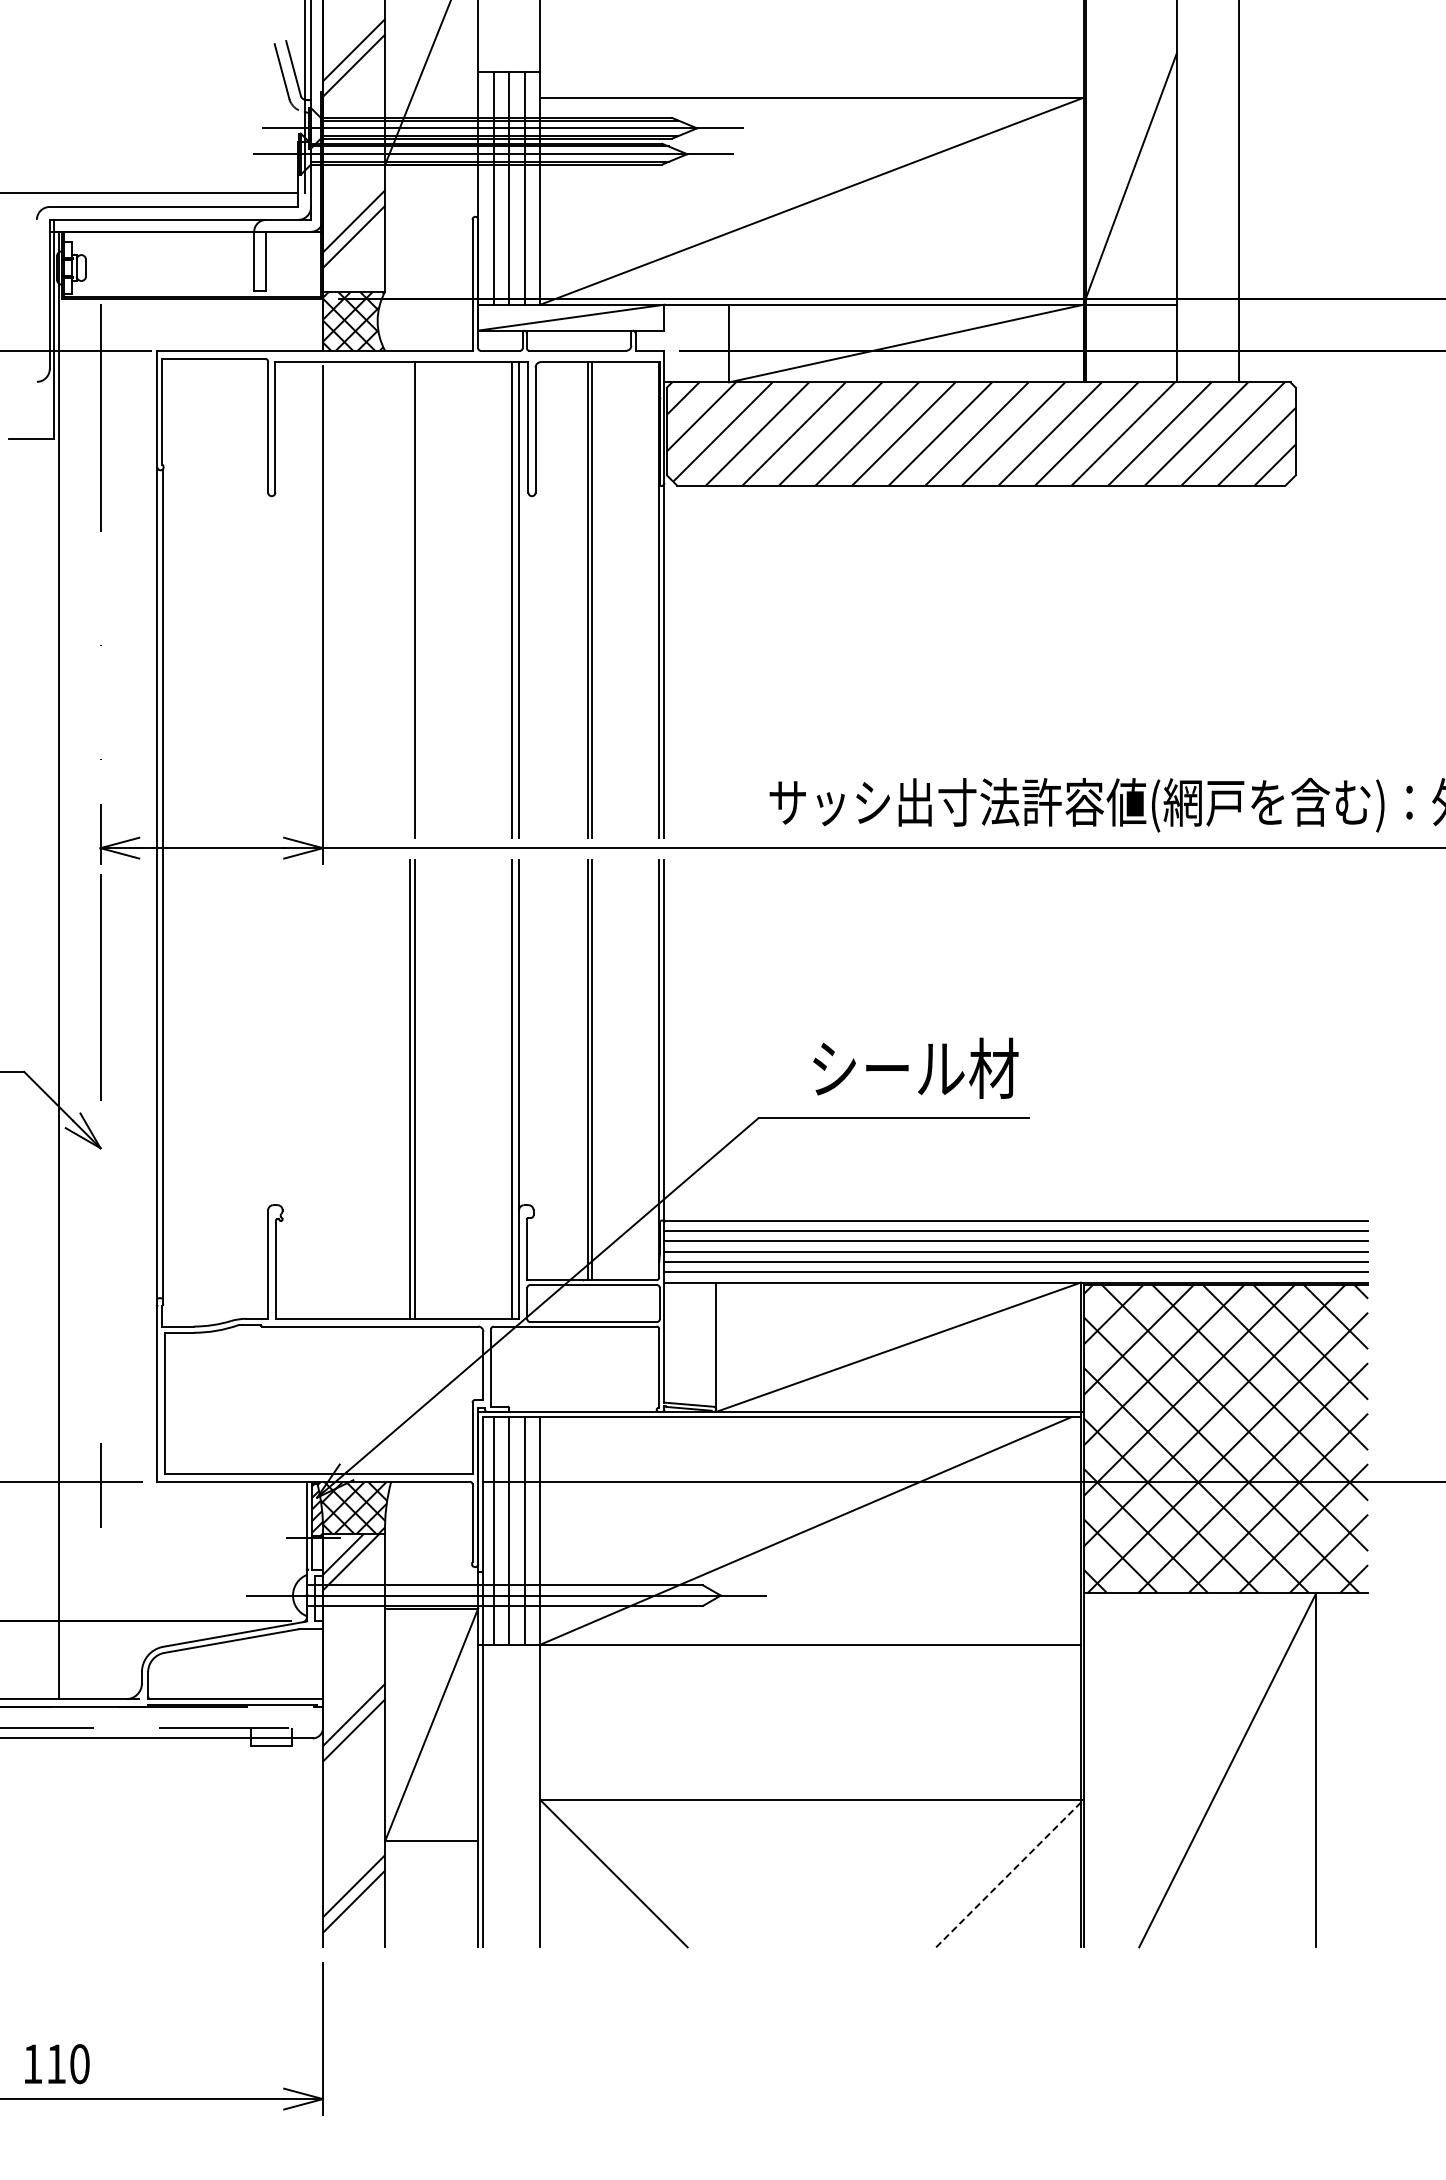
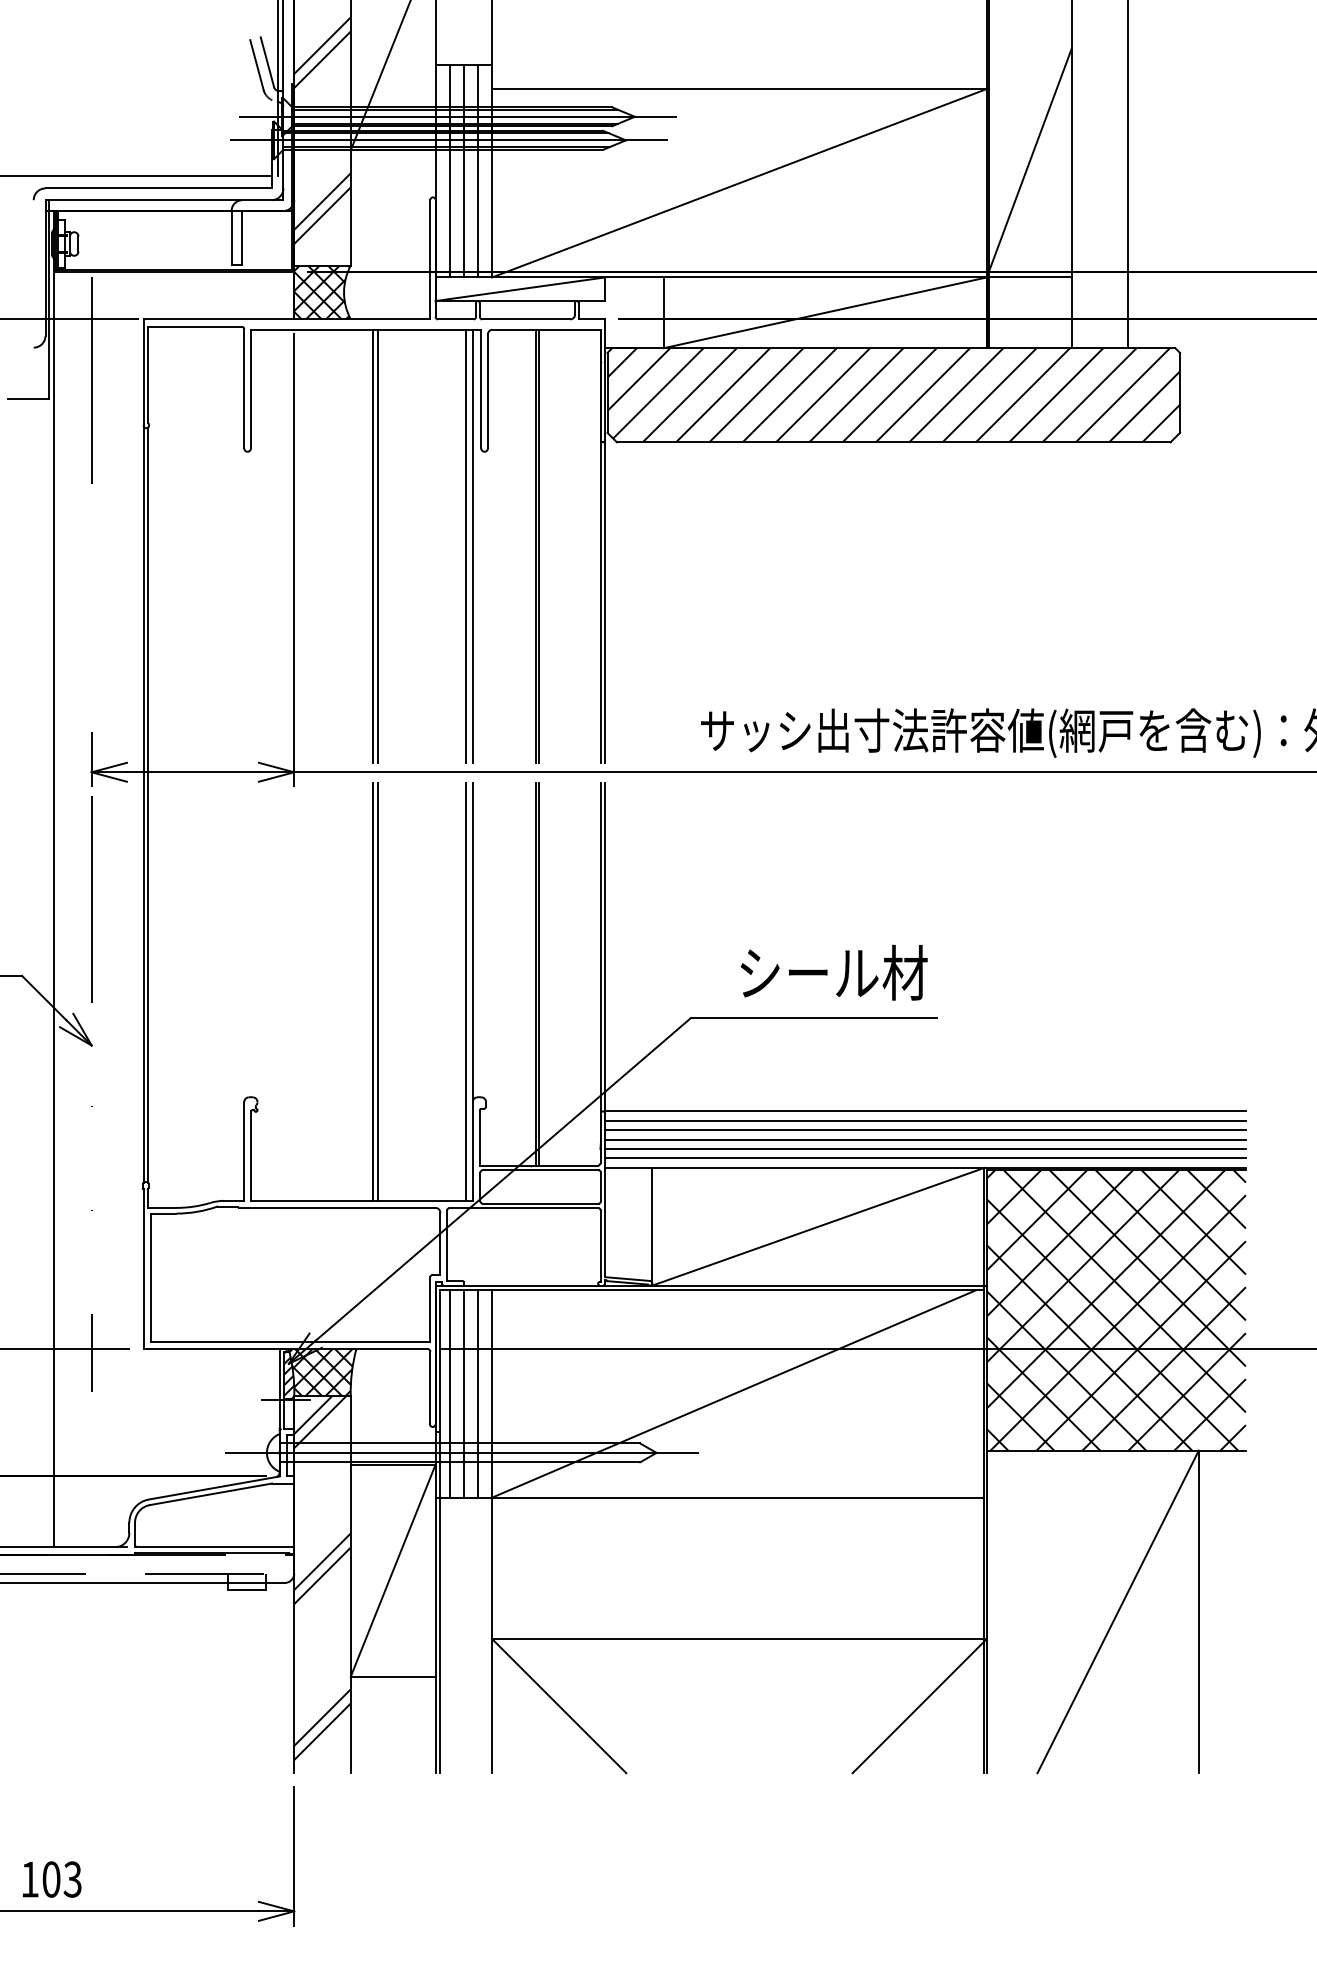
line: (409, 600) -> (373, 546), added
line: (1010, 1873) -> (920, 1705), dashed -> solid
text: (68, 2064) -> (62, 1879), 110 -> 103

